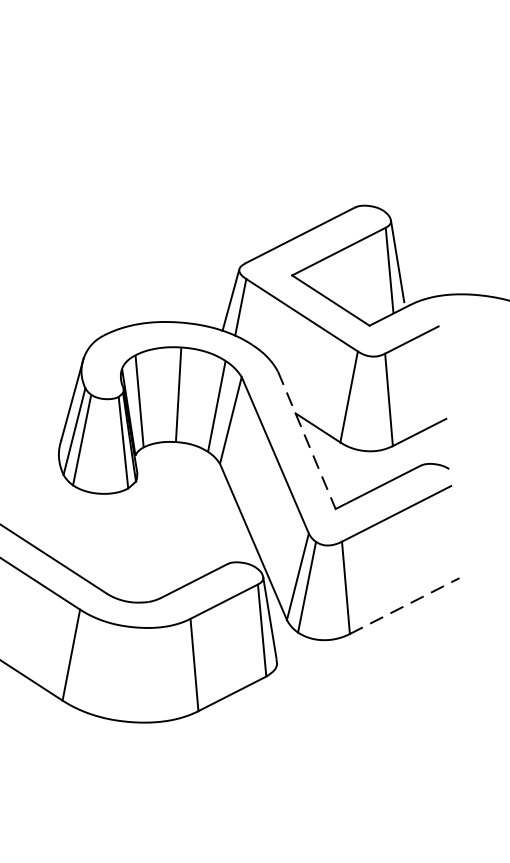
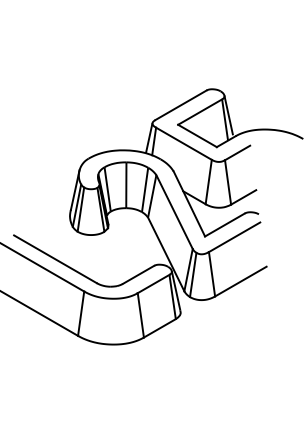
line: (306, 441) -> (189, 204), dashed -> solid
line: (403, 605) -> (240, 281), dashed -> solid

